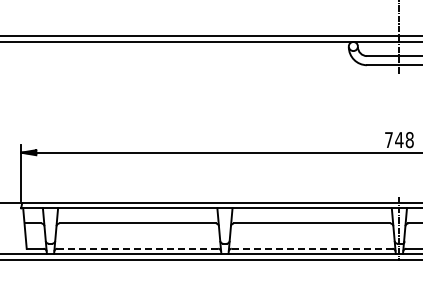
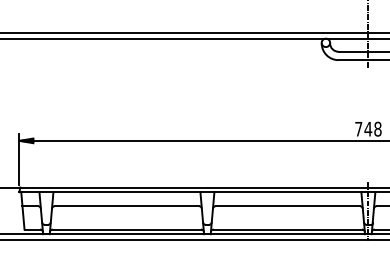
line: (138, 248) -> (127, 229), dashed -> solid
line: (312, 248) -> (288, 229), dashed -> solid

